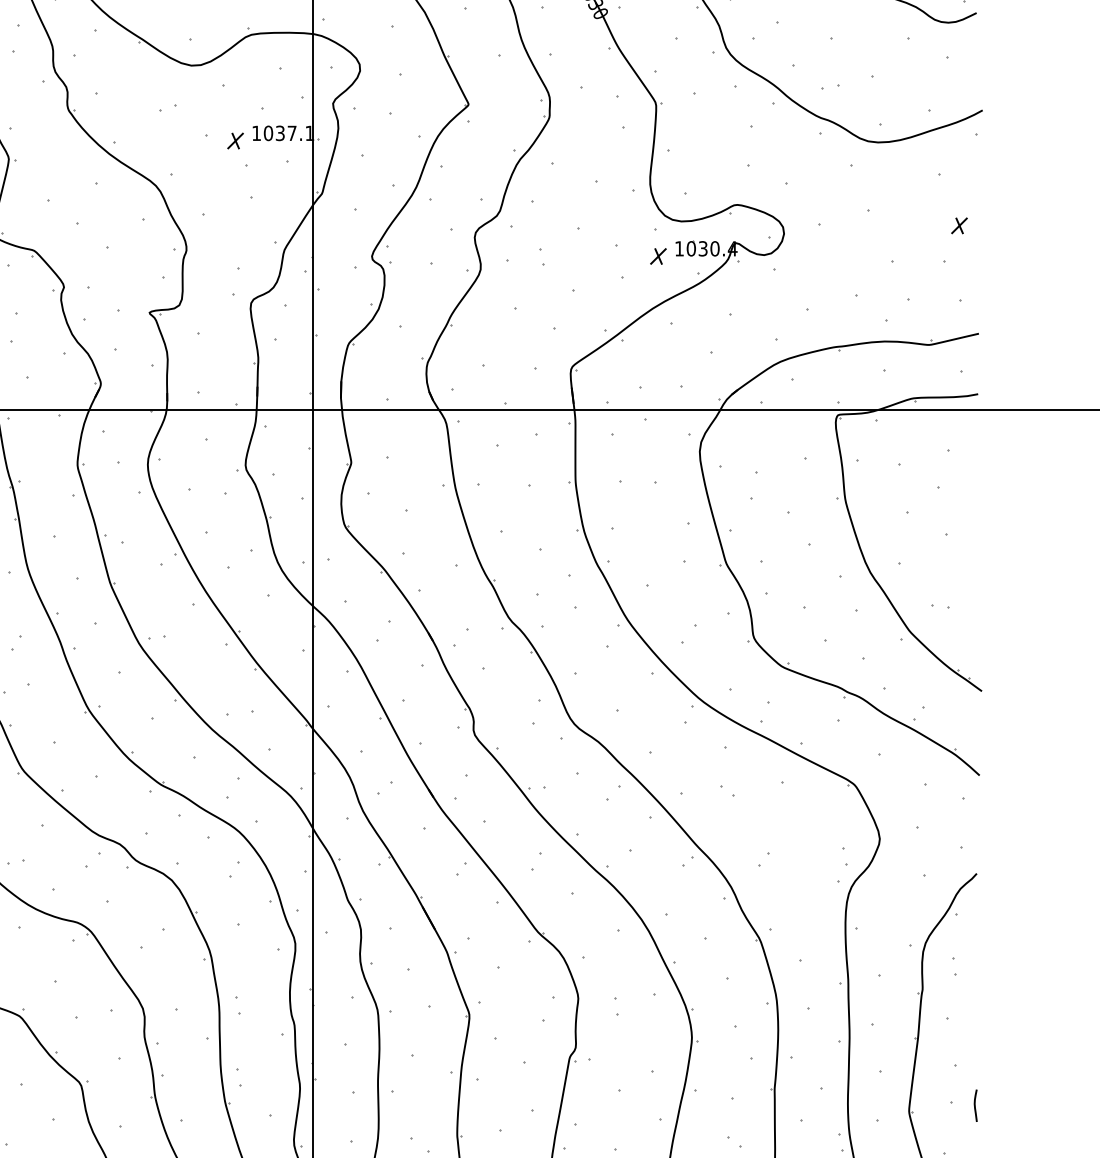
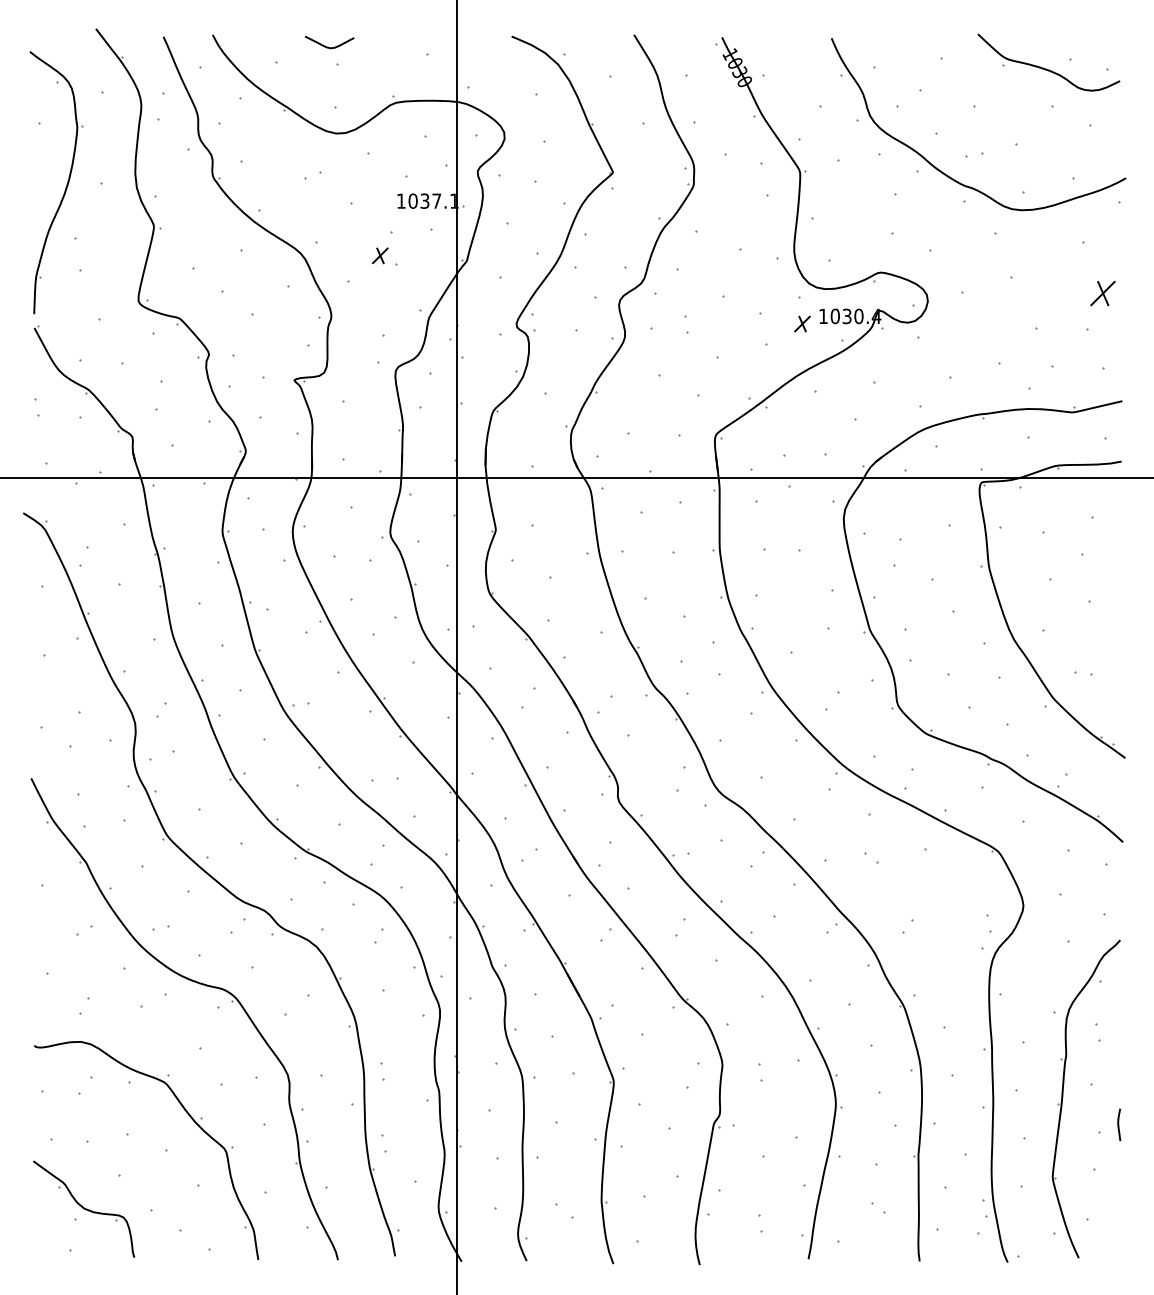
part: (235, 140) -> (380, 255), moved
part: (958, 225) -> (1102, 293), size x1.6
curve: (976, 1105) -> (1119, 1124), moved

